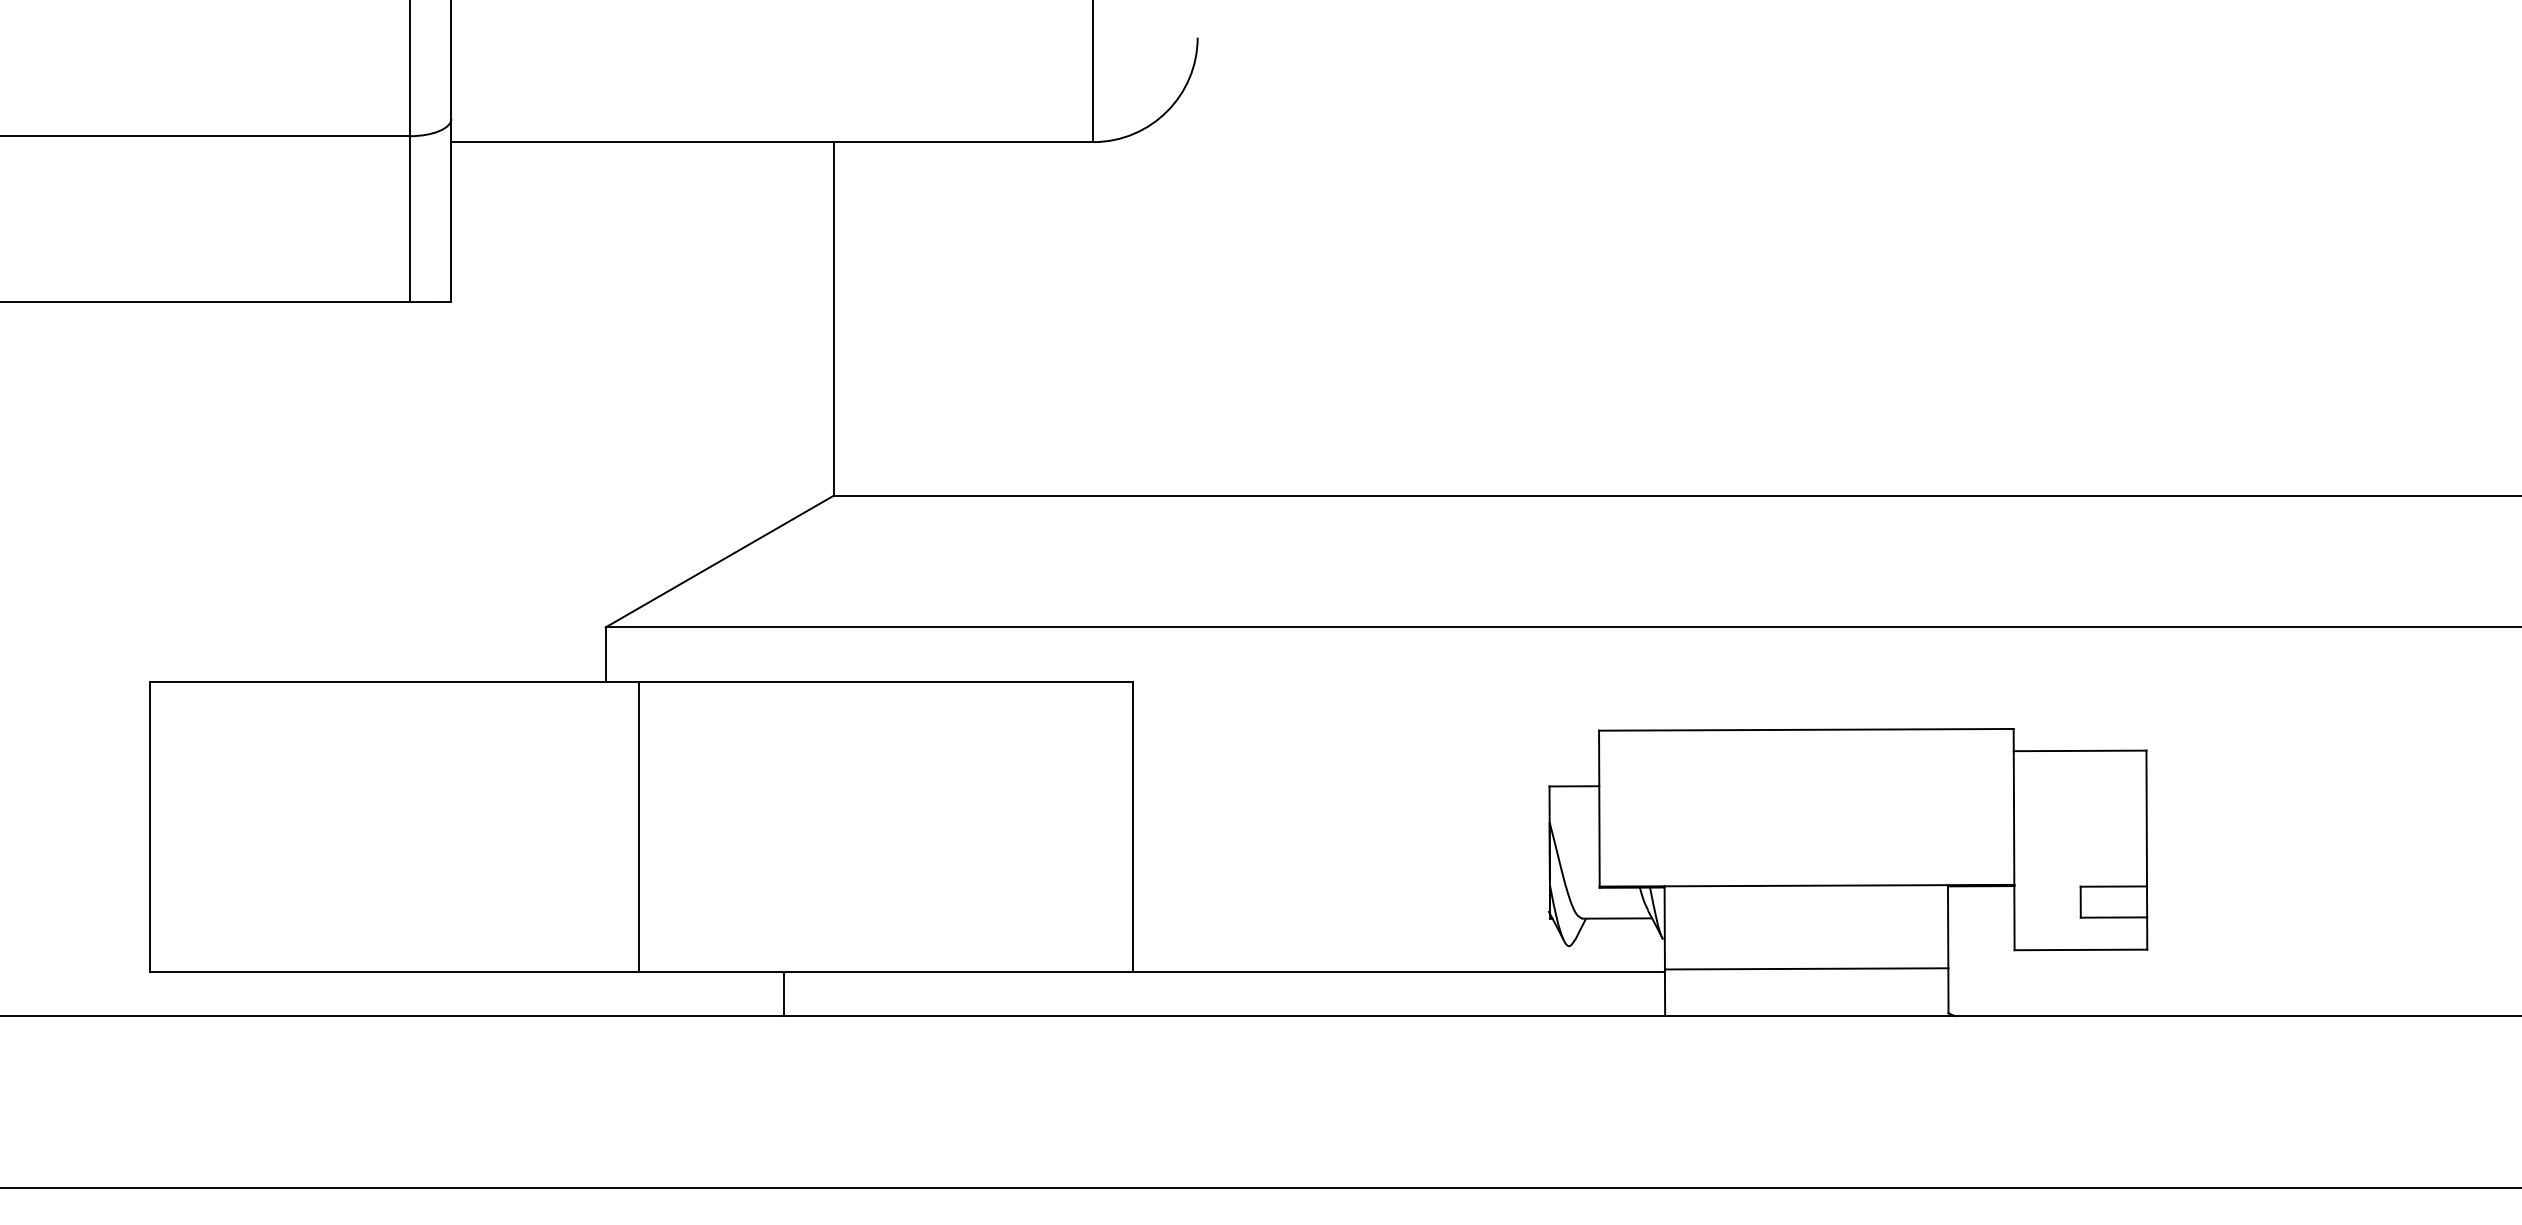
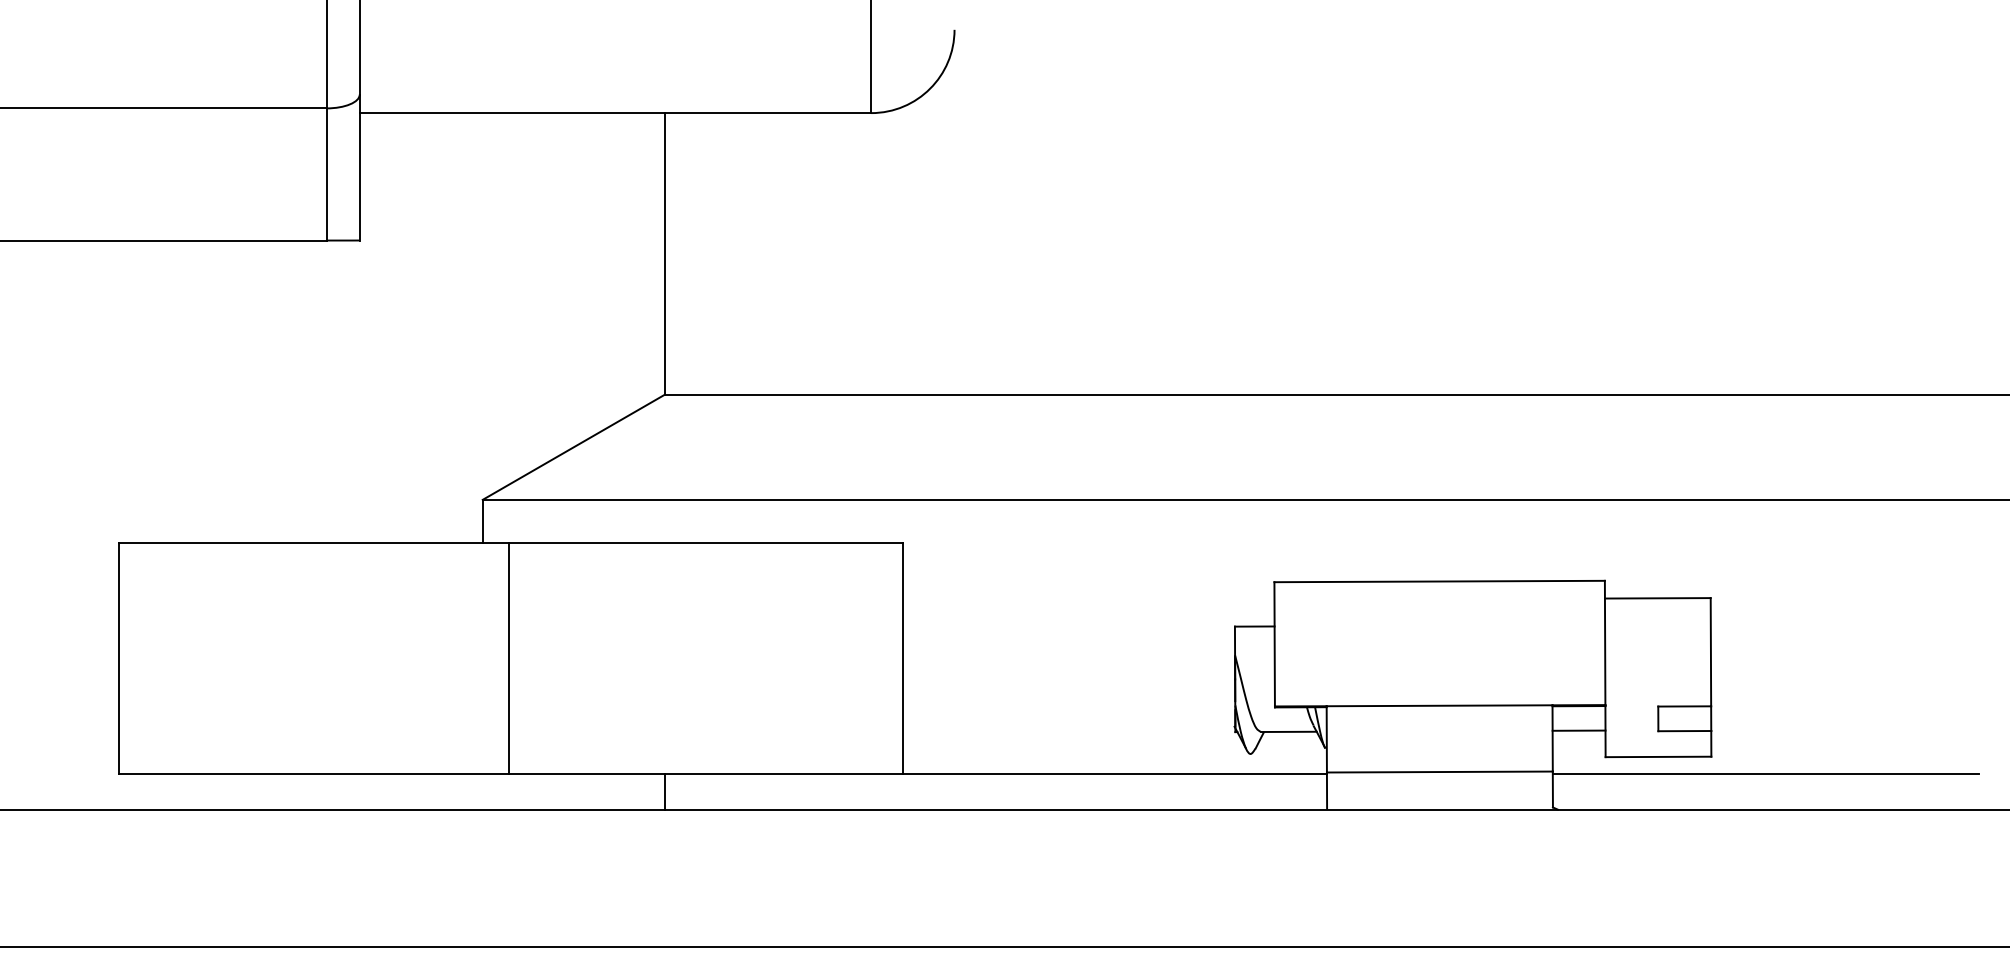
line: (1981, 916) -> (1579, 730), added
line: (2215, 971) -> (1765, 774), added
line: (783, 993) -> (664, 791), moved

